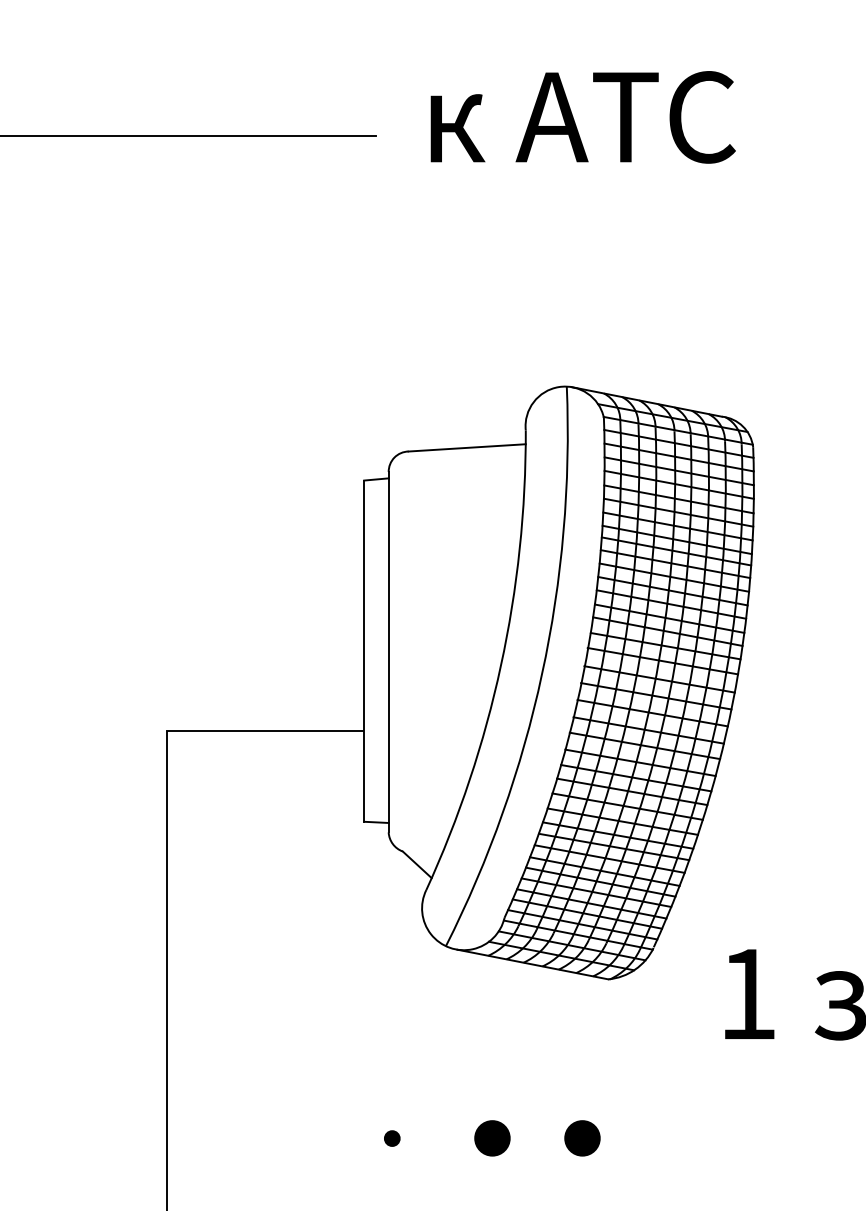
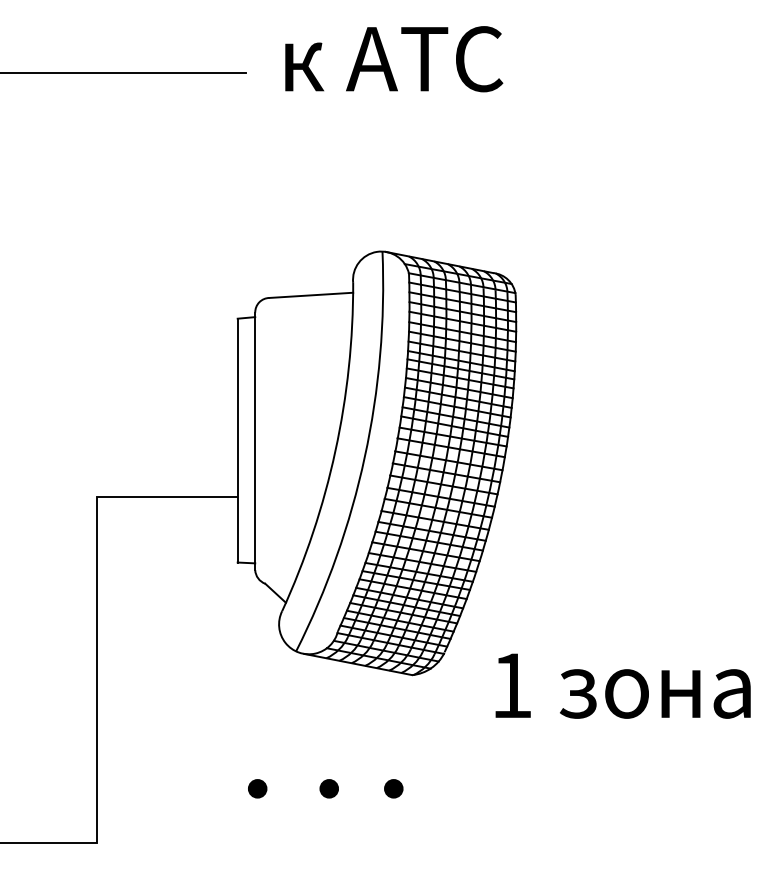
part: (391, 1138) -> (257, 788), size x1.67
part: (491, 1138) -> (328, 788), size x0.71
part: (582, 1138) -> (393, 788), size x0.71

